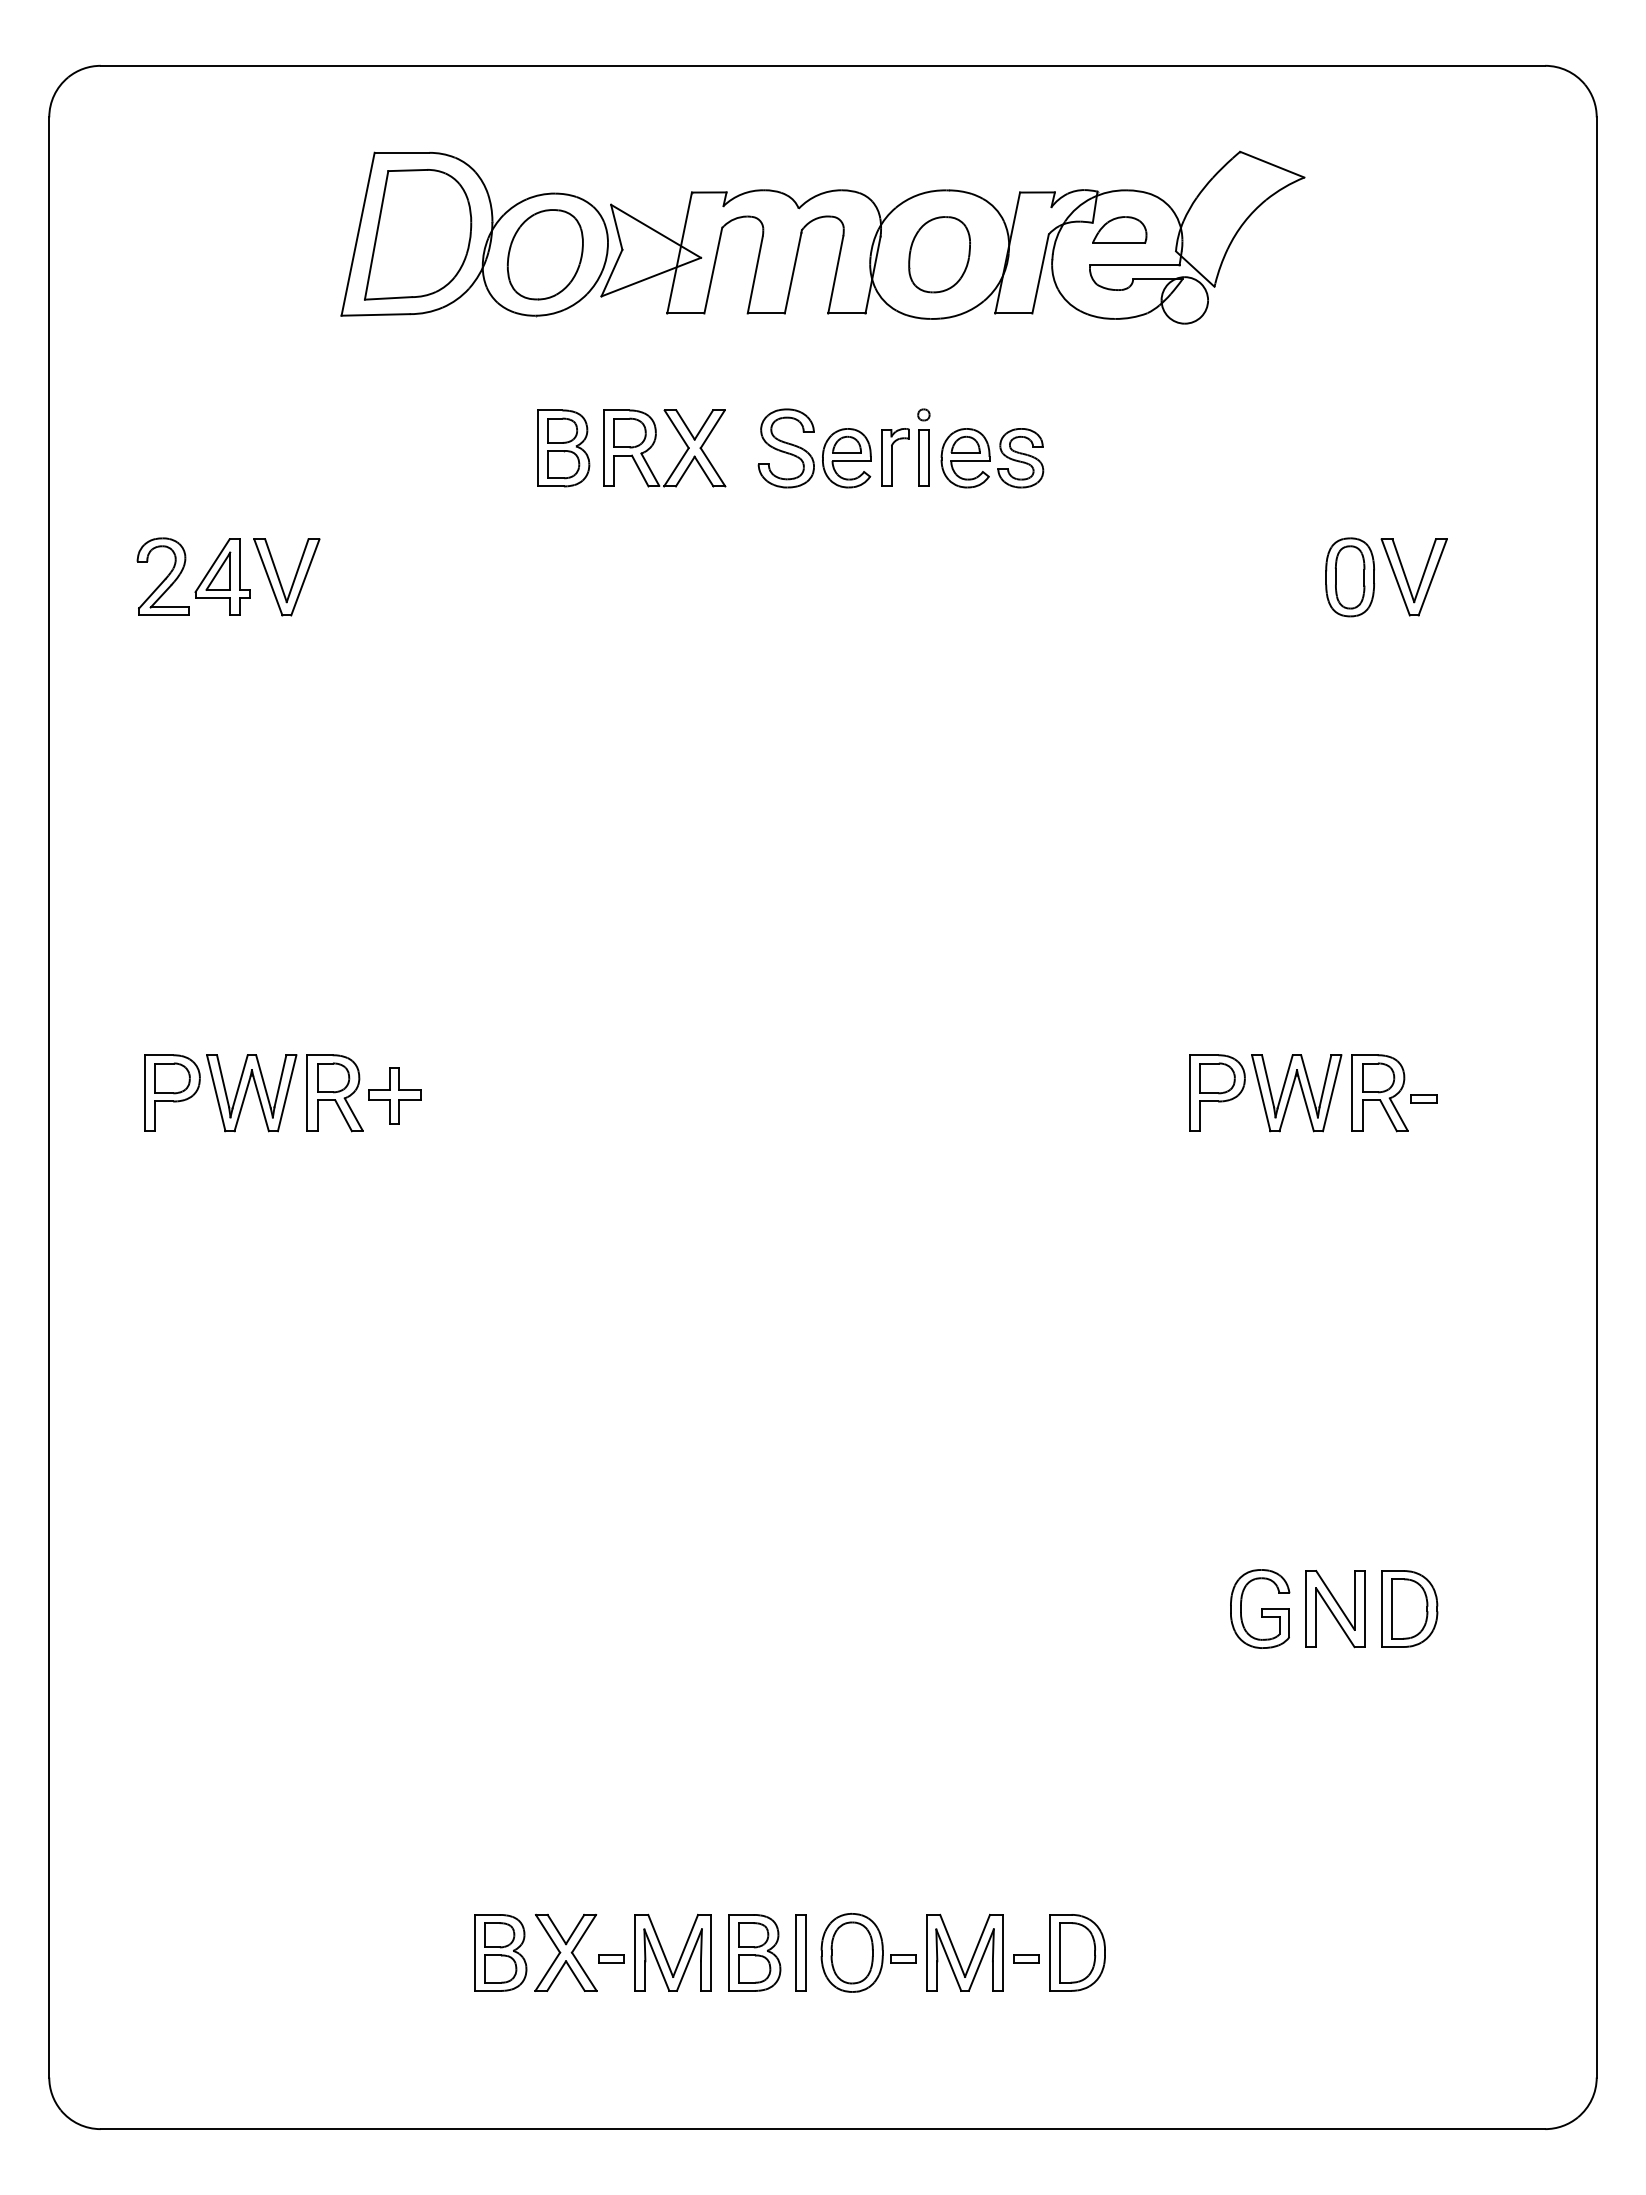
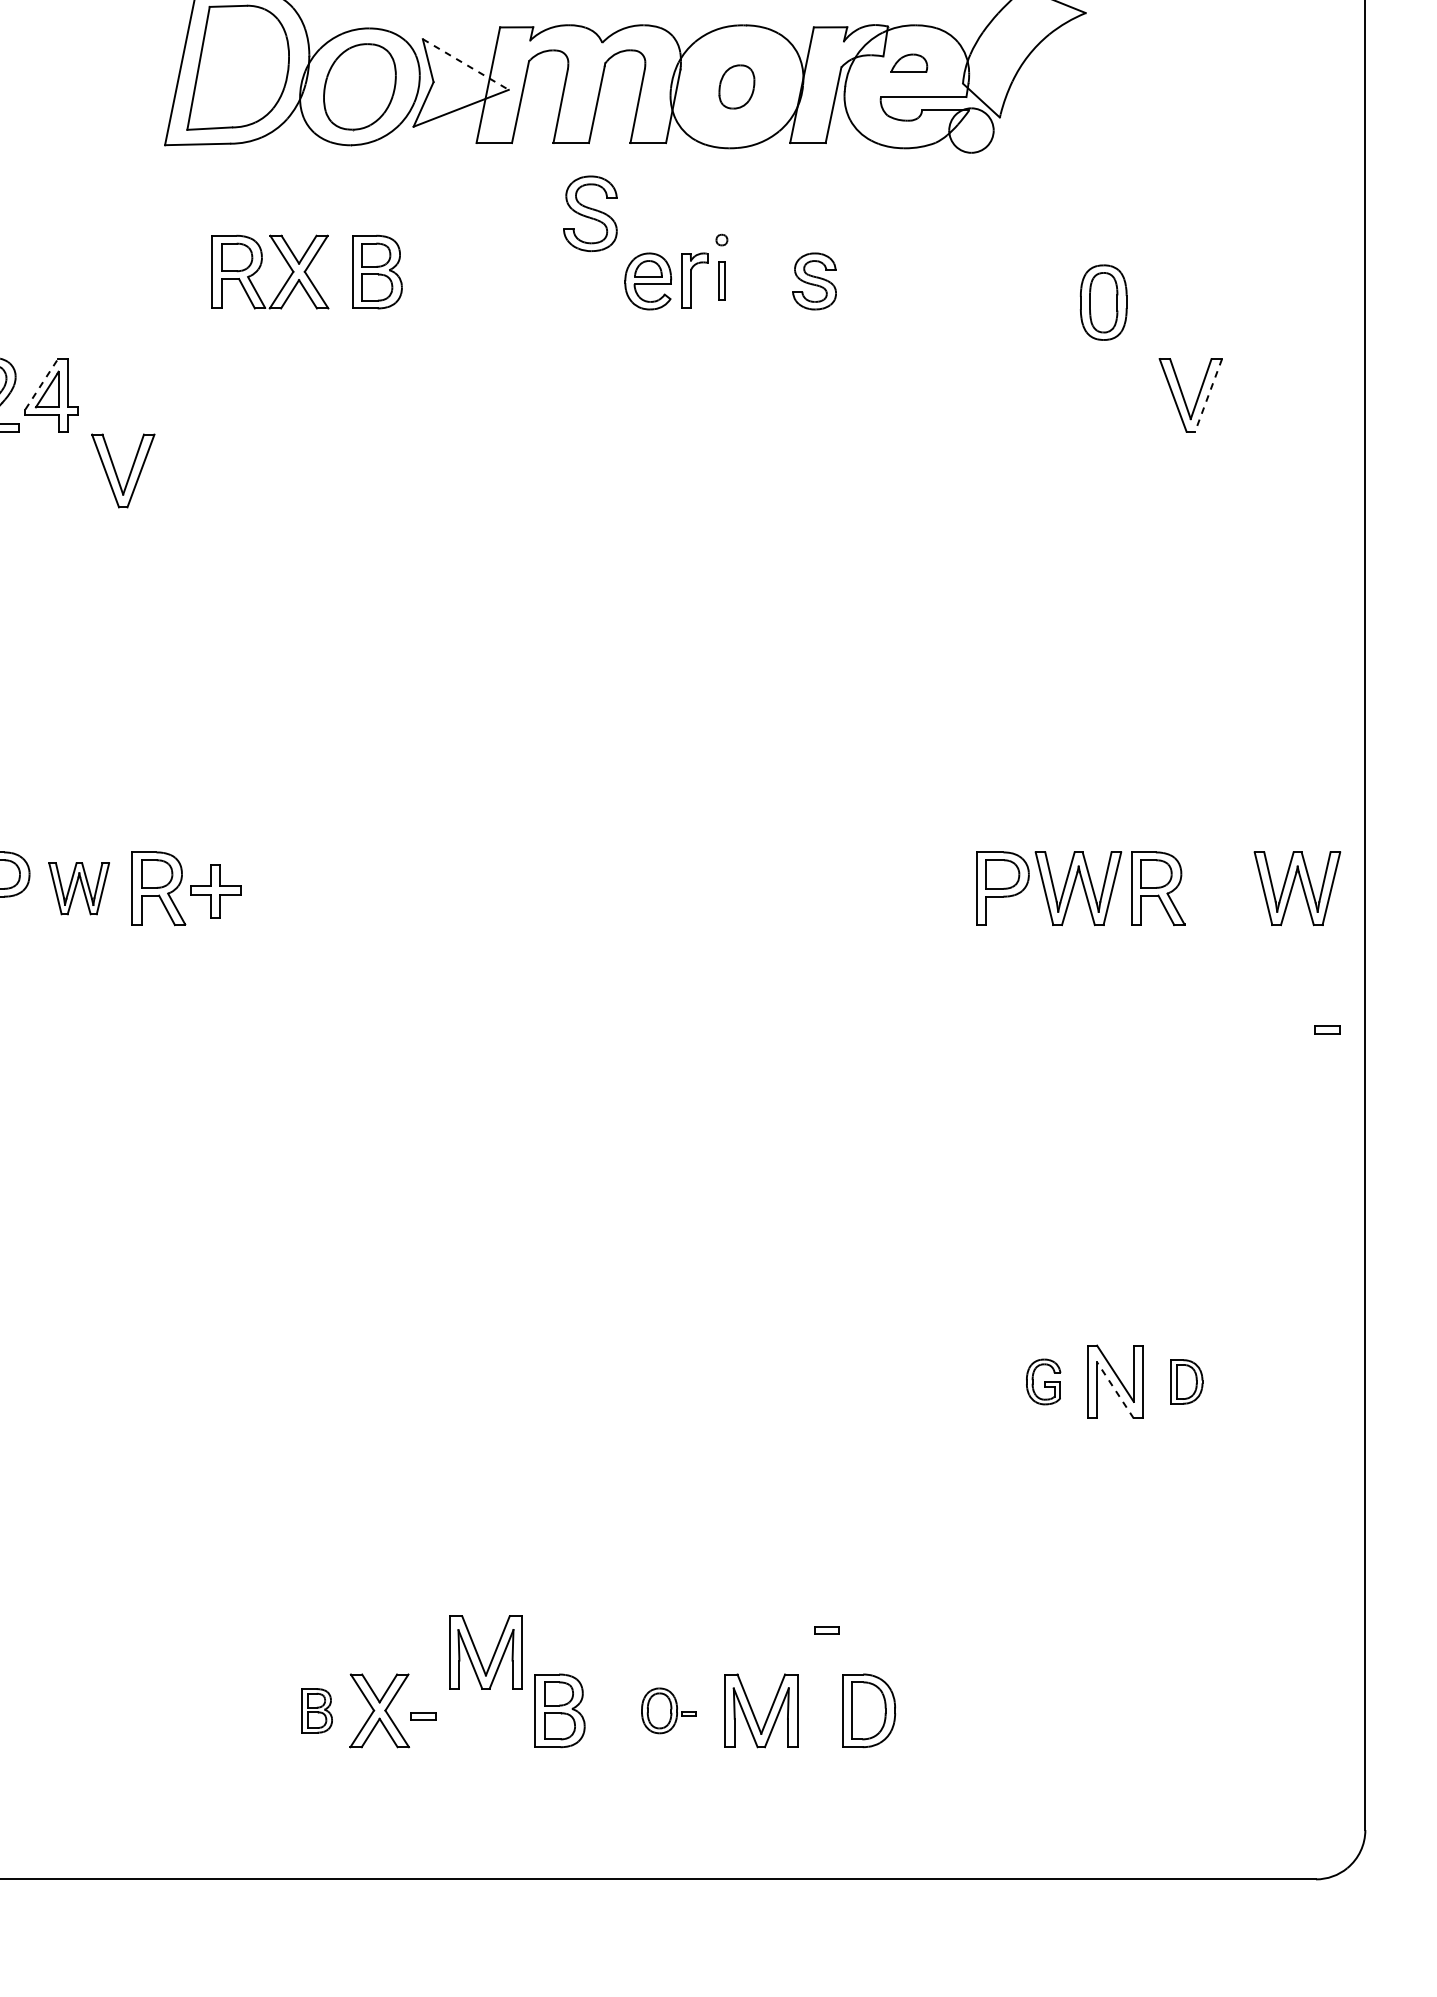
part: (1119, 229) -> (908, 62), size x0.7
line: (656, 231) -> (466, 64), solid -> dashed
part: (939, 254) -> (736, 86), size x0.6
part: (654, 443) -> (260, 267), moved
part: (785, 448) -> (589, 213), moved
part: (923, 457) -> (721, 280), size x0.7
part: (965, 458) -> (761, 281), removed
line: (212, 565) -> (41, 384), solid -> dashed
part: (1349, 577) -> (1103, 302), moved
line: (1432, 577) -> (1208, 395), solid -> dashed
part: (280, 580) -> (117, 473), moved
part: (251, 1093) -> (78, 889), size x0.7
part: (1525, 1093) -> (1297, 889), added
part: (1423, 1098) -> (1326, 1029), moved
part: (1260, 1608) -> (1043, 1381), size x0.6
part: (1409, 1608) -> (1186, 1381), size x0.6
line: (1335, 1617) -> (1115, 1390), solid -> dashed
part: (500, 1952) -> (317, 1710), size x0.6
part: (800, 1952) -> (603, 1710), removed
part: (868, 1952) -> (668, 1710), size x0.6
part: (665, 1954) -> (478, 1654), moved
part: (1026, 1958) -> (826, 1630), moved

